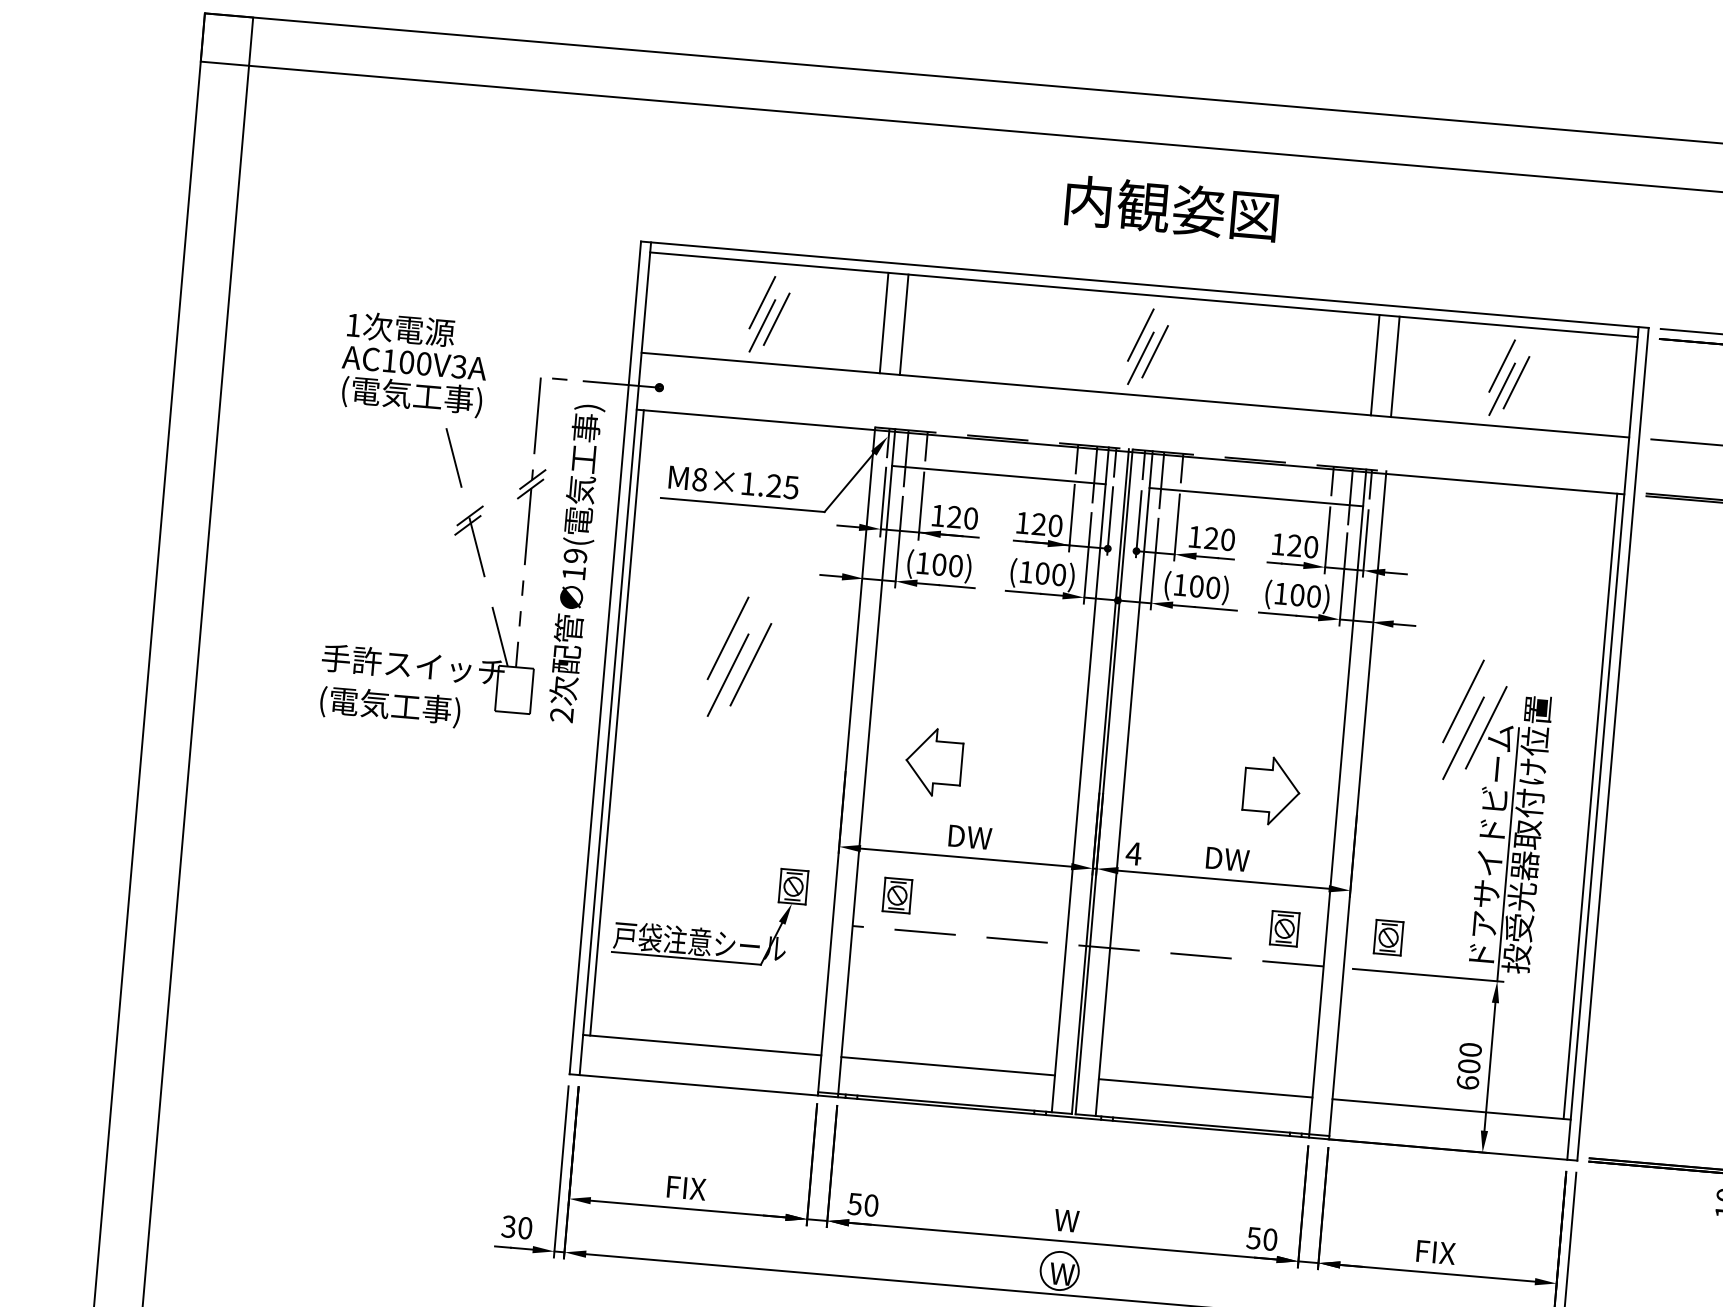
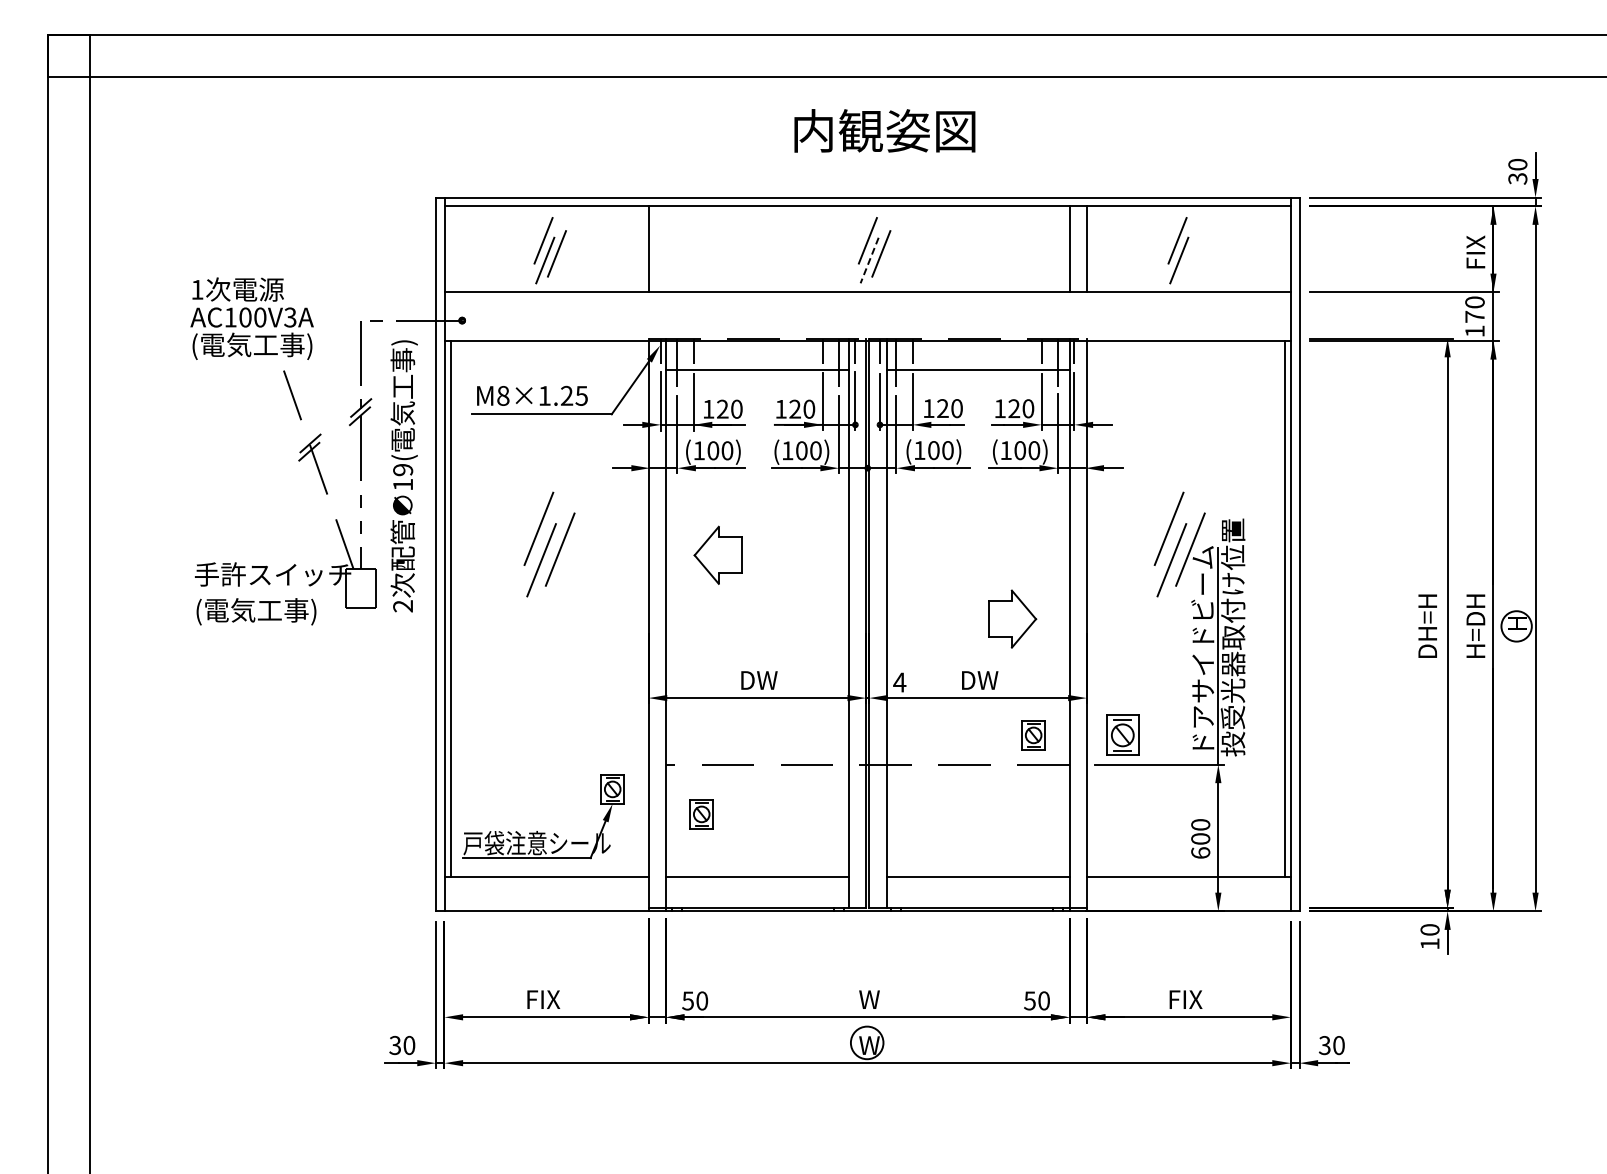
line: (903, 325) -> (665, 249), removed
line: (1140, 359) -> (869, 261), solid -> dashed
line: (1515, 382) -> (1190, 253), removed
part: (933, 761) -> (717, 554), moved
part: (897, 895) -> (701, 814), moved
part: (708, 930) -> (543, 832), moved
part: (1388, 937) -> (1122, 735), size x1.4

